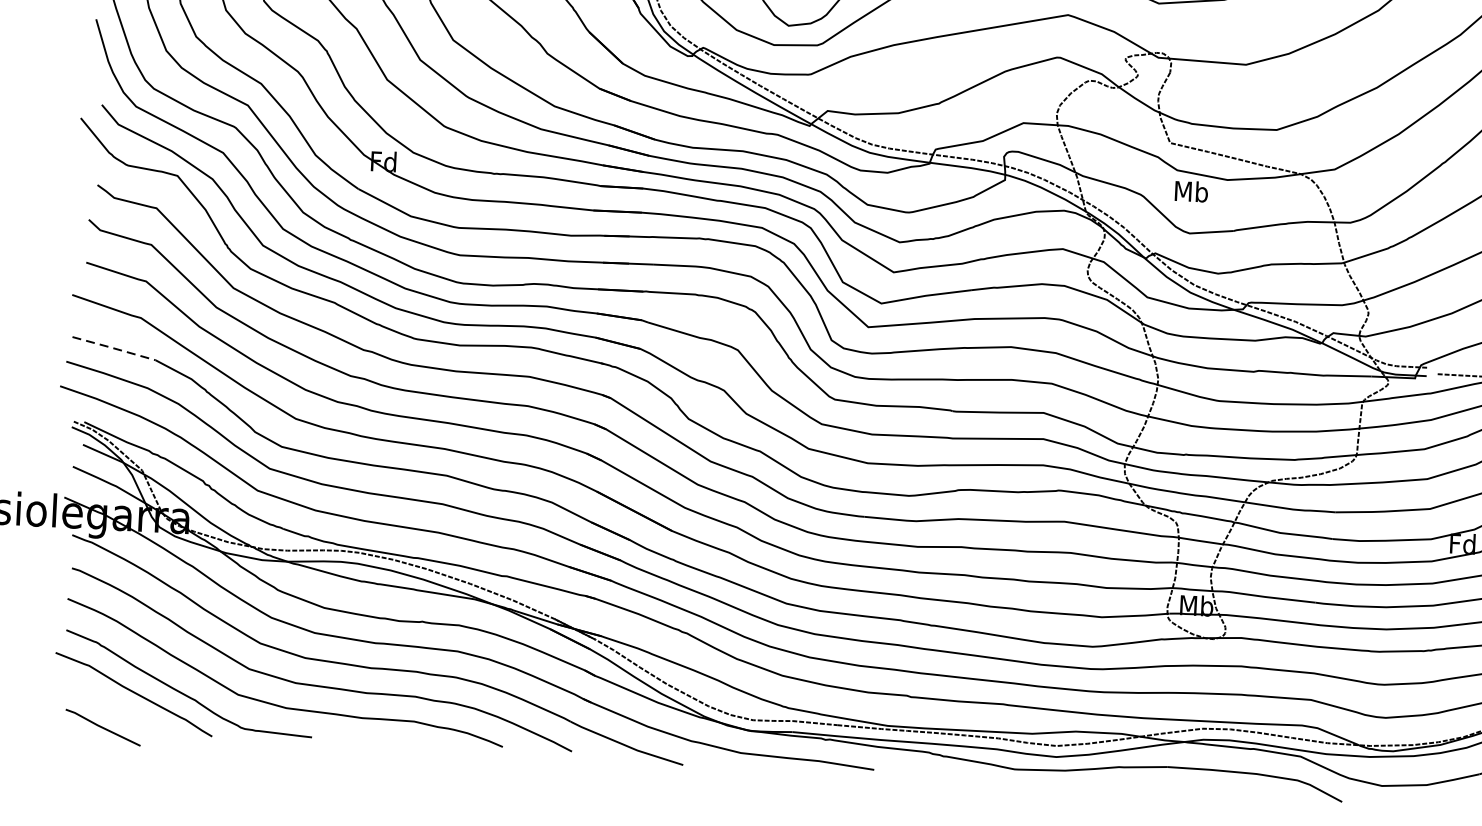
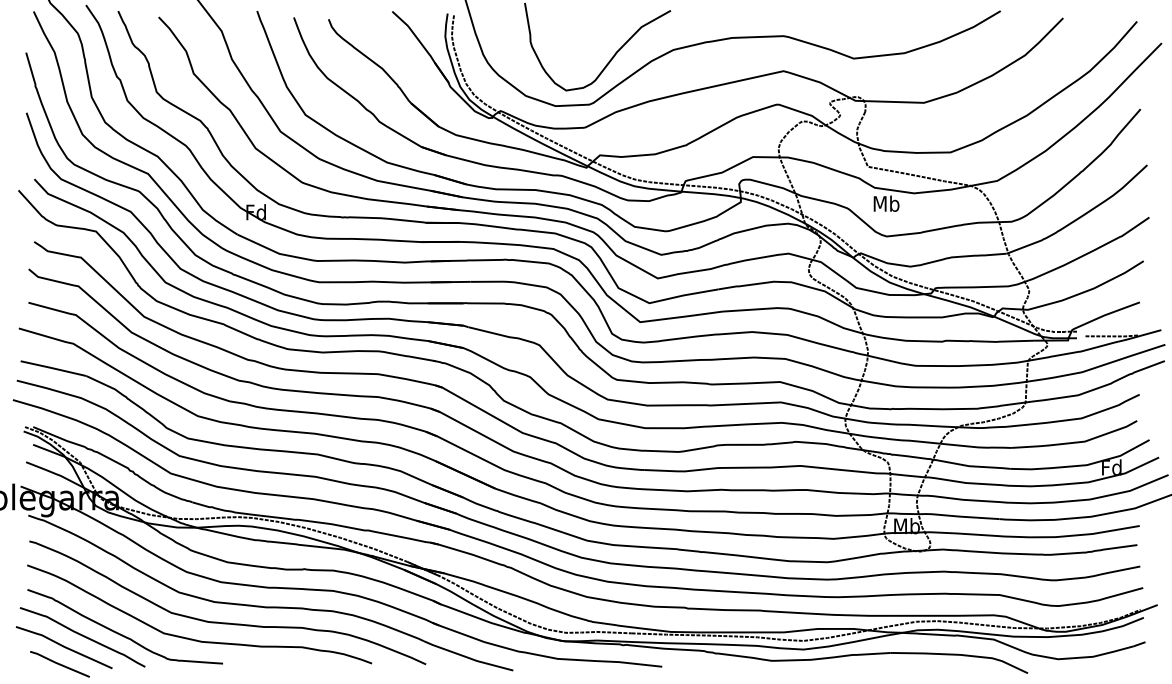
line: (114, 348) -> (53, 368), dashed -> solid
curve: (108, 706) -> (63, 647), added

